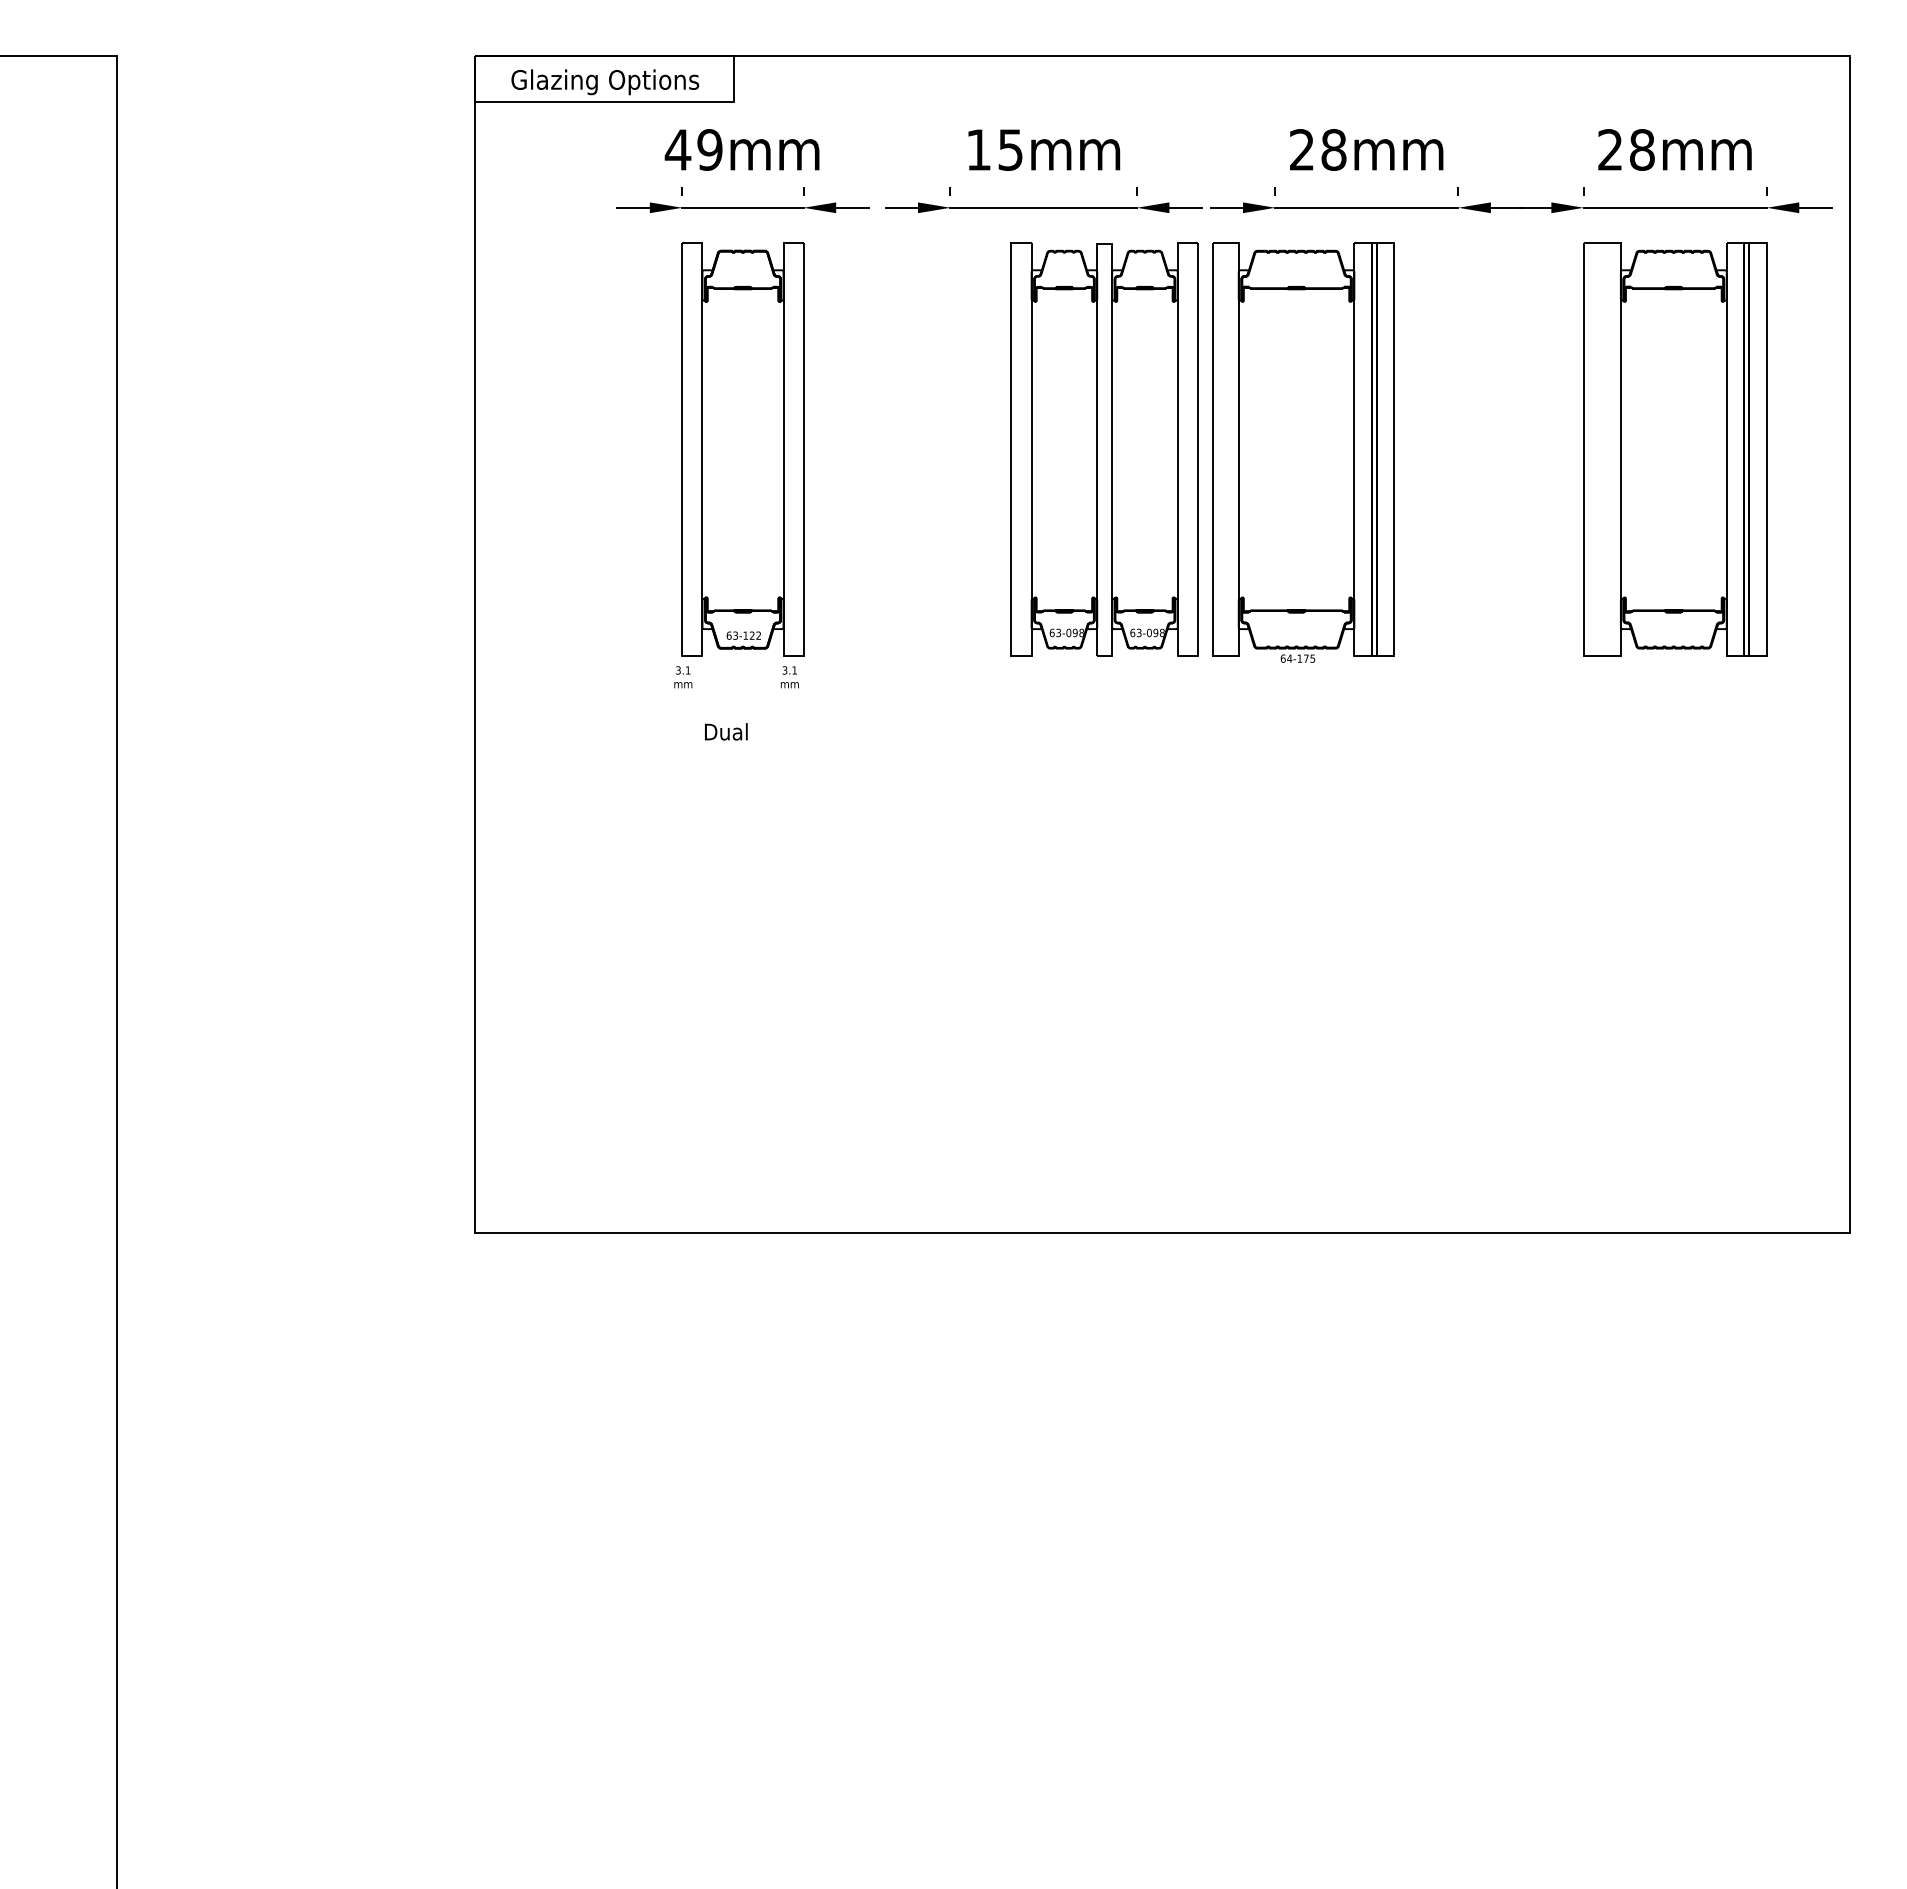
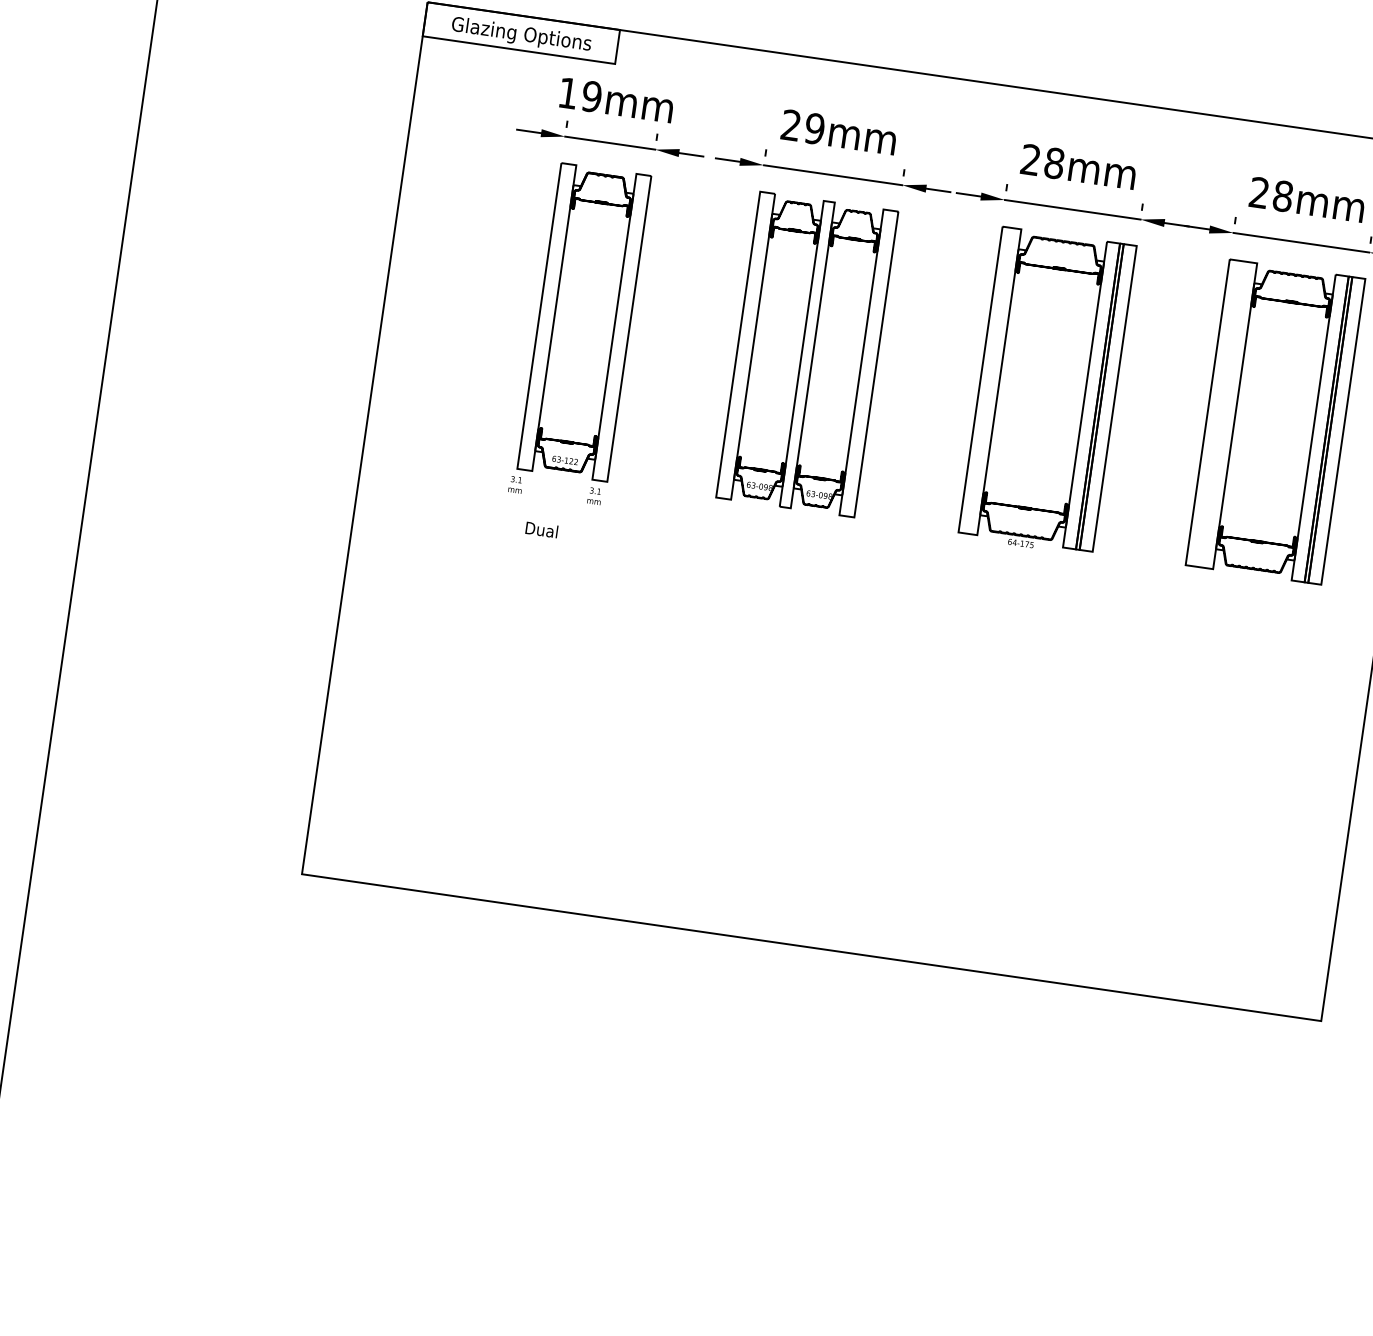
text: (677, 149) -> (567, 92), 49mm -> 19mm
text: (994, 149) -> (802, 126), 15mm -> 29mm
part: (1104, 449) -> (807, 354), moved
part: (1303, 452) -> (1047, 391), moved

